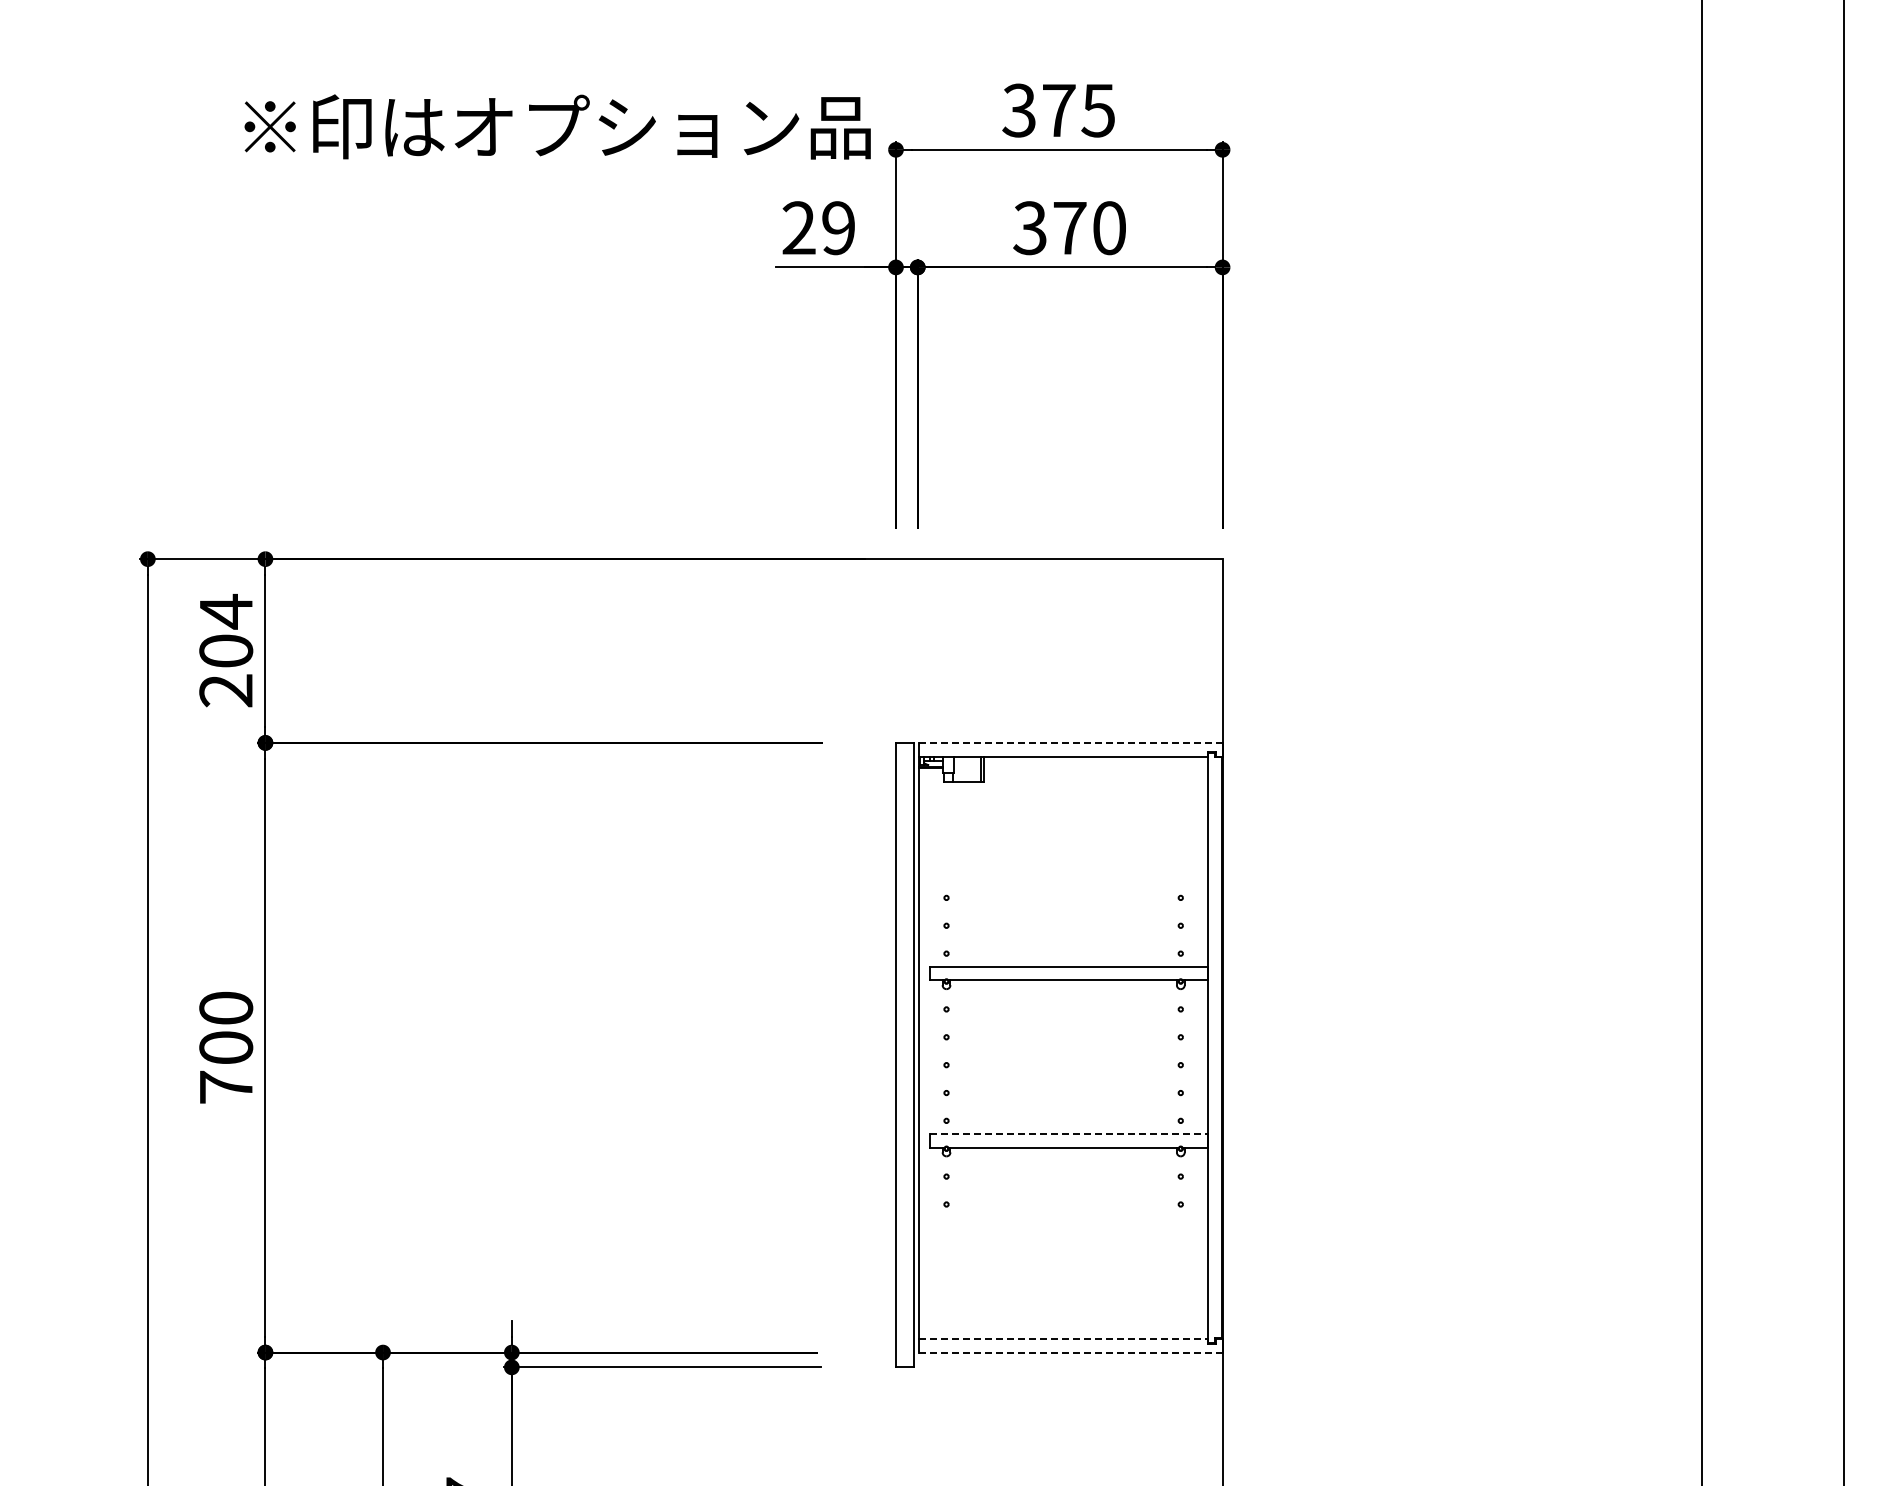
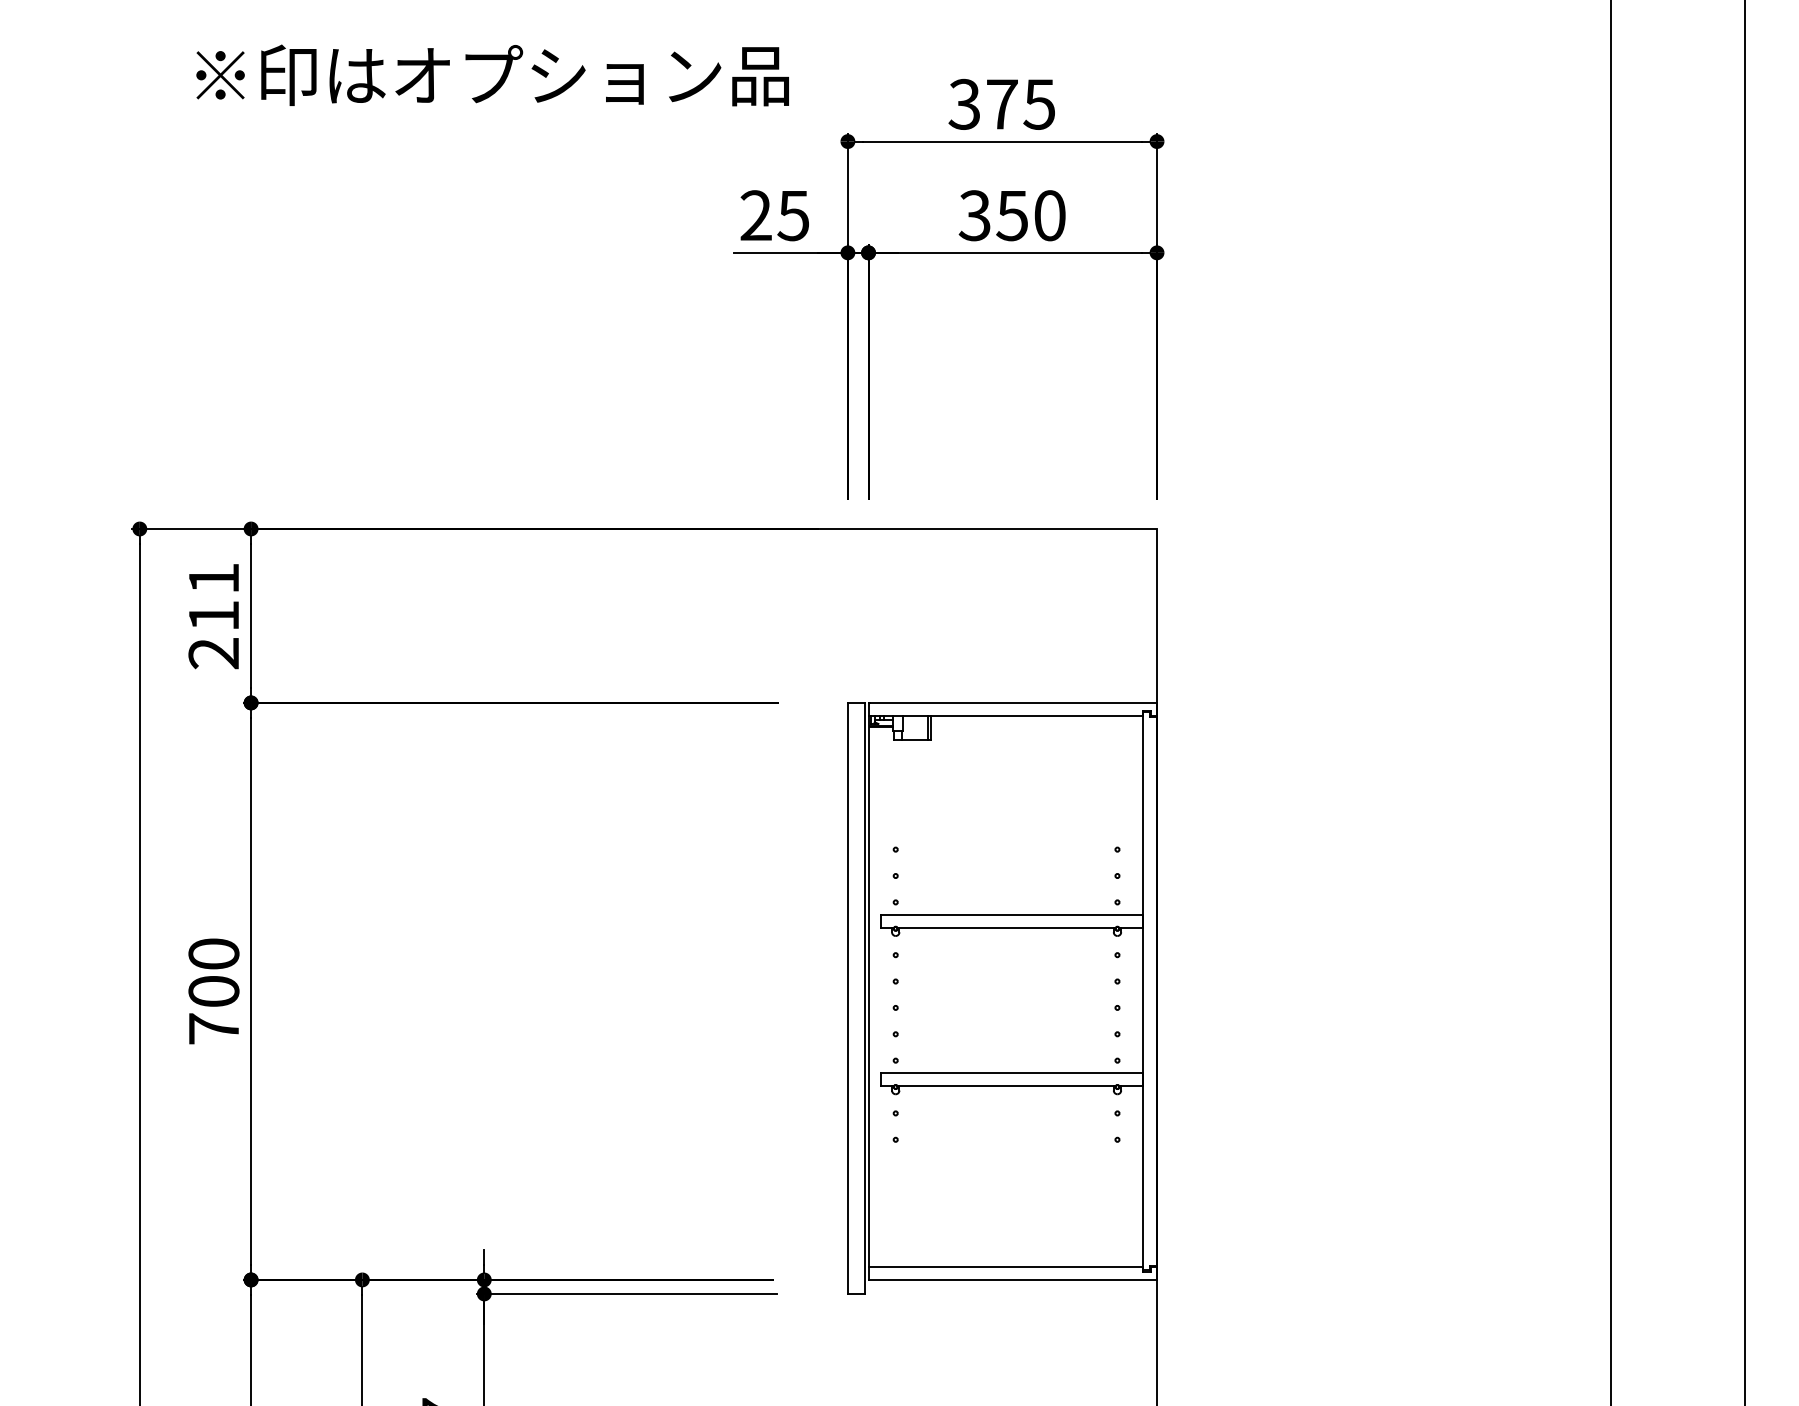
text: (557, 126) -> (492, 74), moved
text: (837, 228) -> (792, 216), 29 -> 25
text: (1069, 228) -> (1012, 216), 370 -> 350
text: (226, 630) -> (214, 596), 204 -> 211
line: (1070, 742) -> (1013, 702), dashed -> solid
line: (1069, 1133) -> (1012, 1072), dashed -> solid
line: (1063, 1338) -> (1006, 1266), dashed -> solid
line: (1070, 1352) -> (1013, 1279), dashed -> solid

